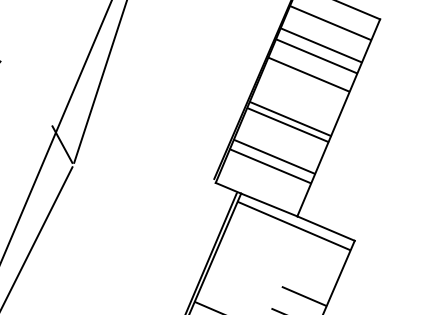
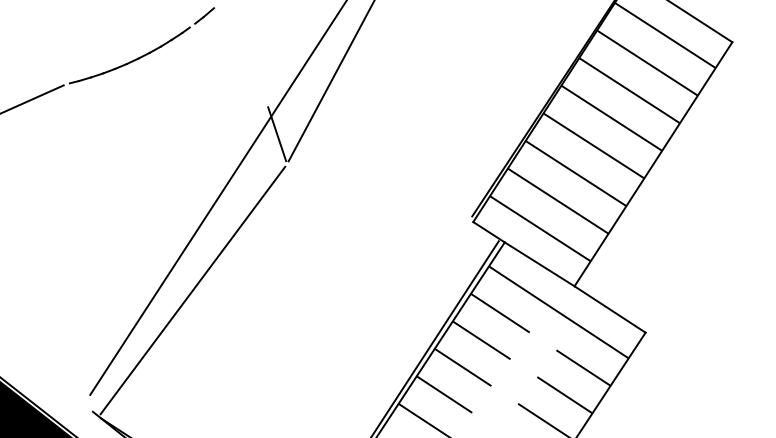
line: (316, 56) -> (629, 90), moved
line: (308, 74) -> (611, 118), moved
line: (290, 119) -> (575, 173), moved
line: (287, 124) -> (593, 145), moved
line: (270, 166) -> (540, 228), moved
line: (293, 225) -> (558, 311), moved
line: (246, 245) -> (499, 313), added
line: (236, 266) -> (481, 339), added
line: (314, 274) -> (583, 367), added
line: (226, 289) -> (462, 367), added

